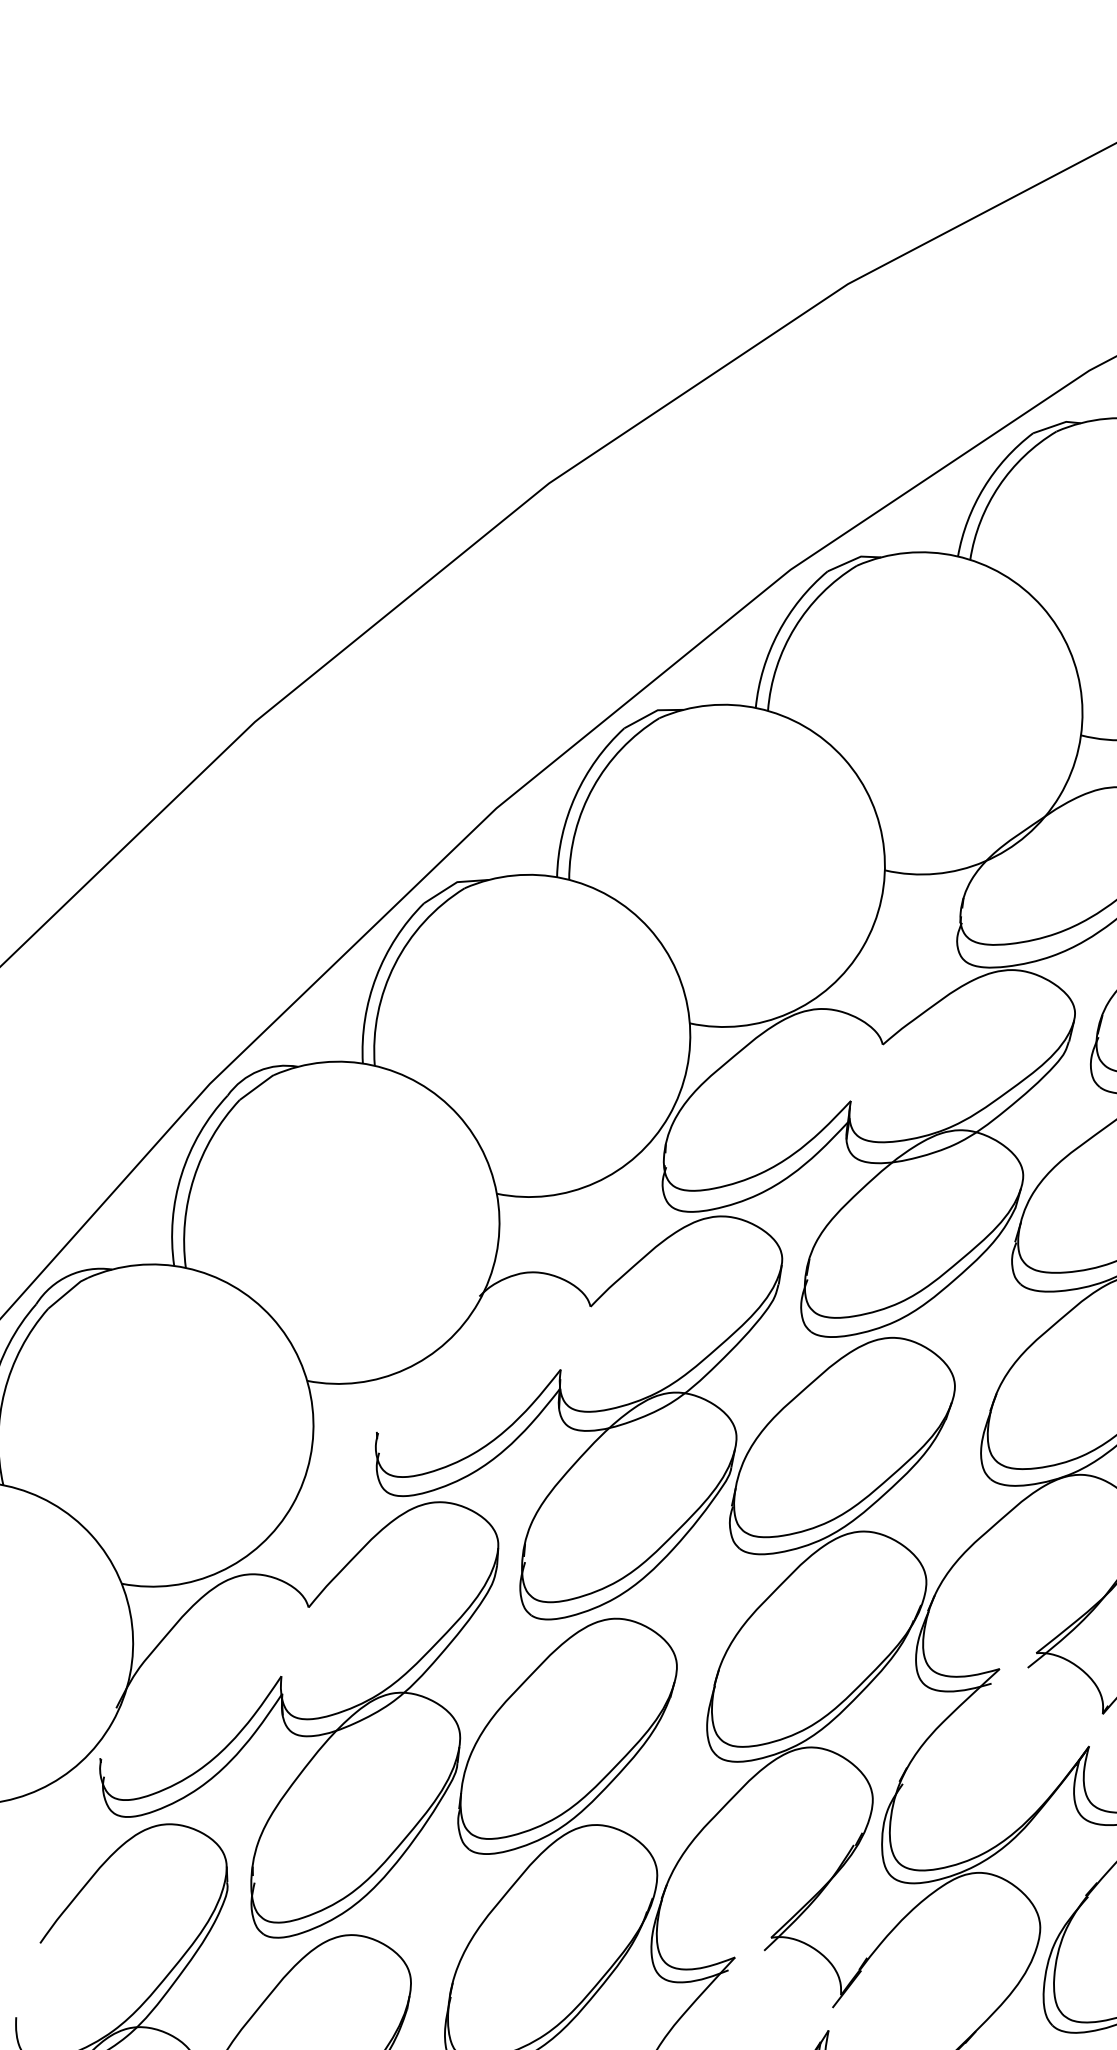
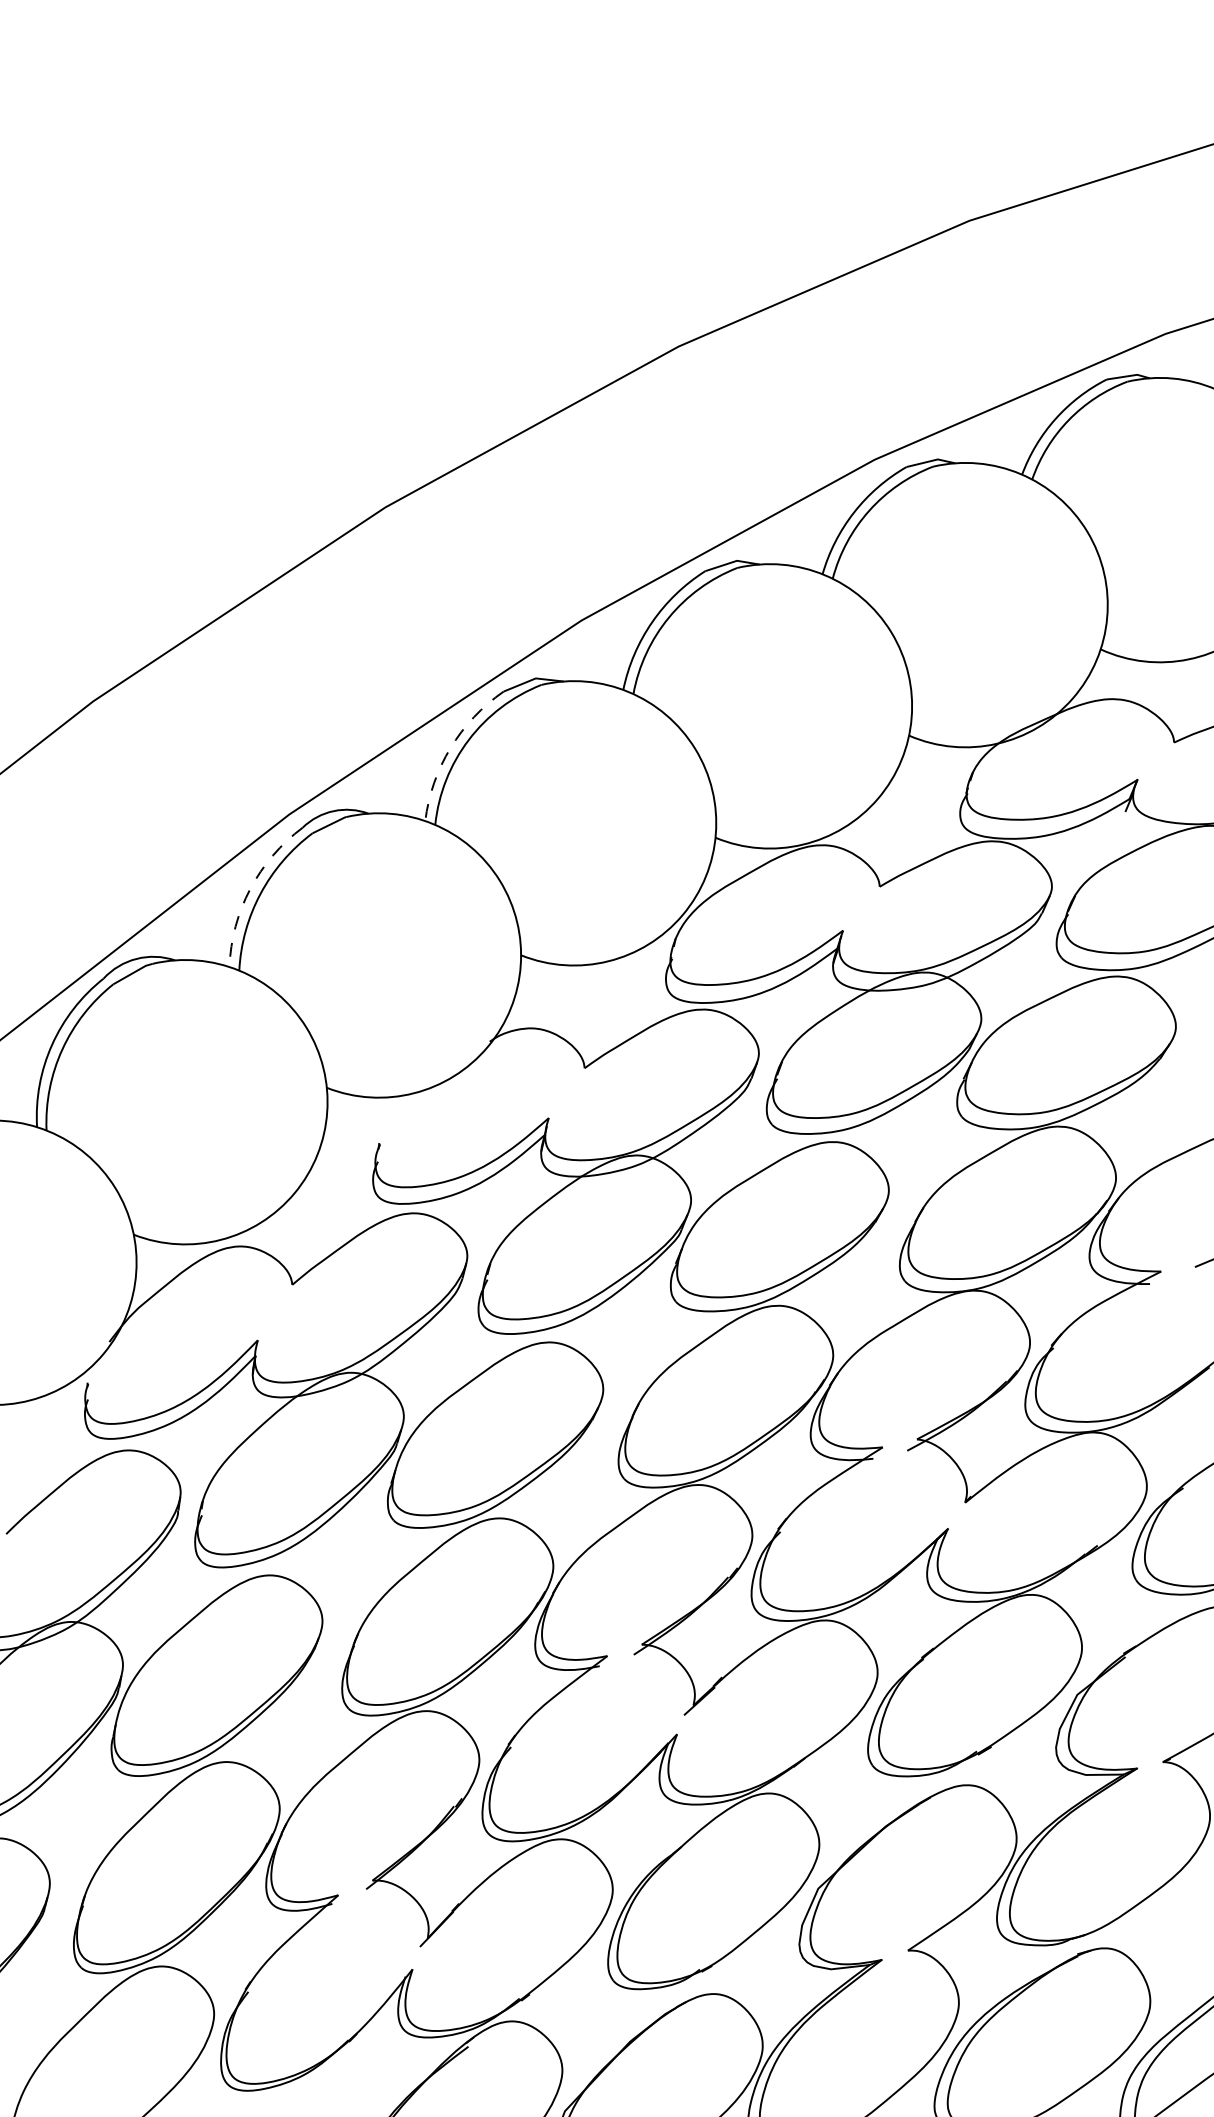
arc: (376, 976) -> (450, 747), solid -> dashed
arc: (181, 1175) -> (250, 889), solid -> dashed

